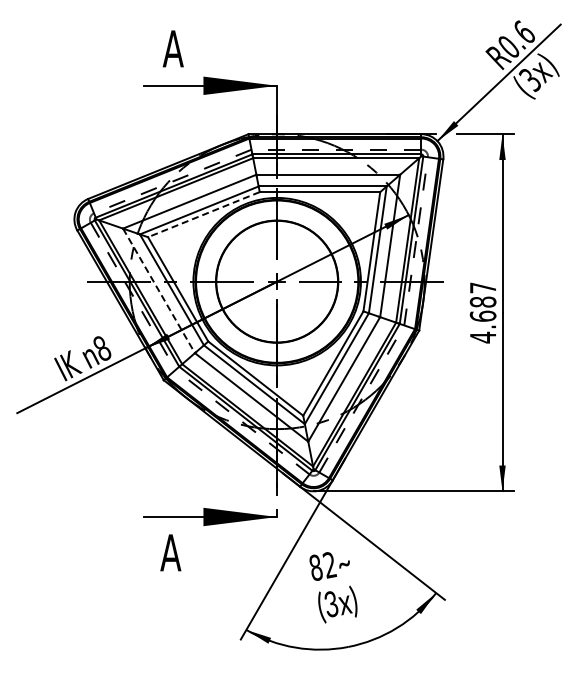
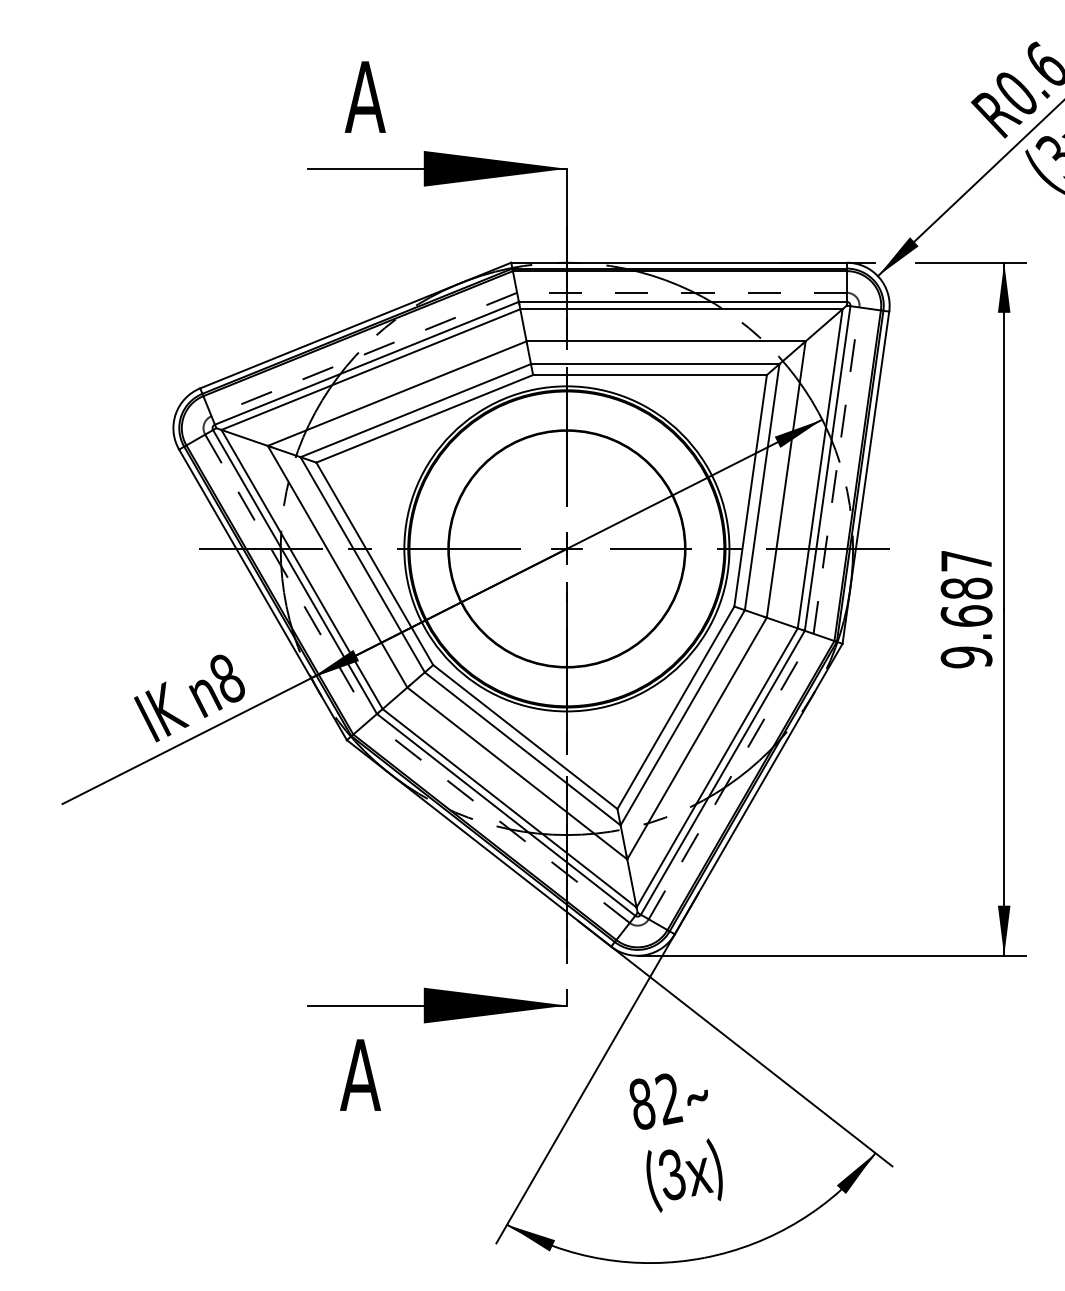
line: (203, 214) -> (423, 418), dashed -> solid
line: (159, 290) -> (338, 566), dashed -> solid
text: (482, 337) -> (965, 657), 4.687 -> 9.687

